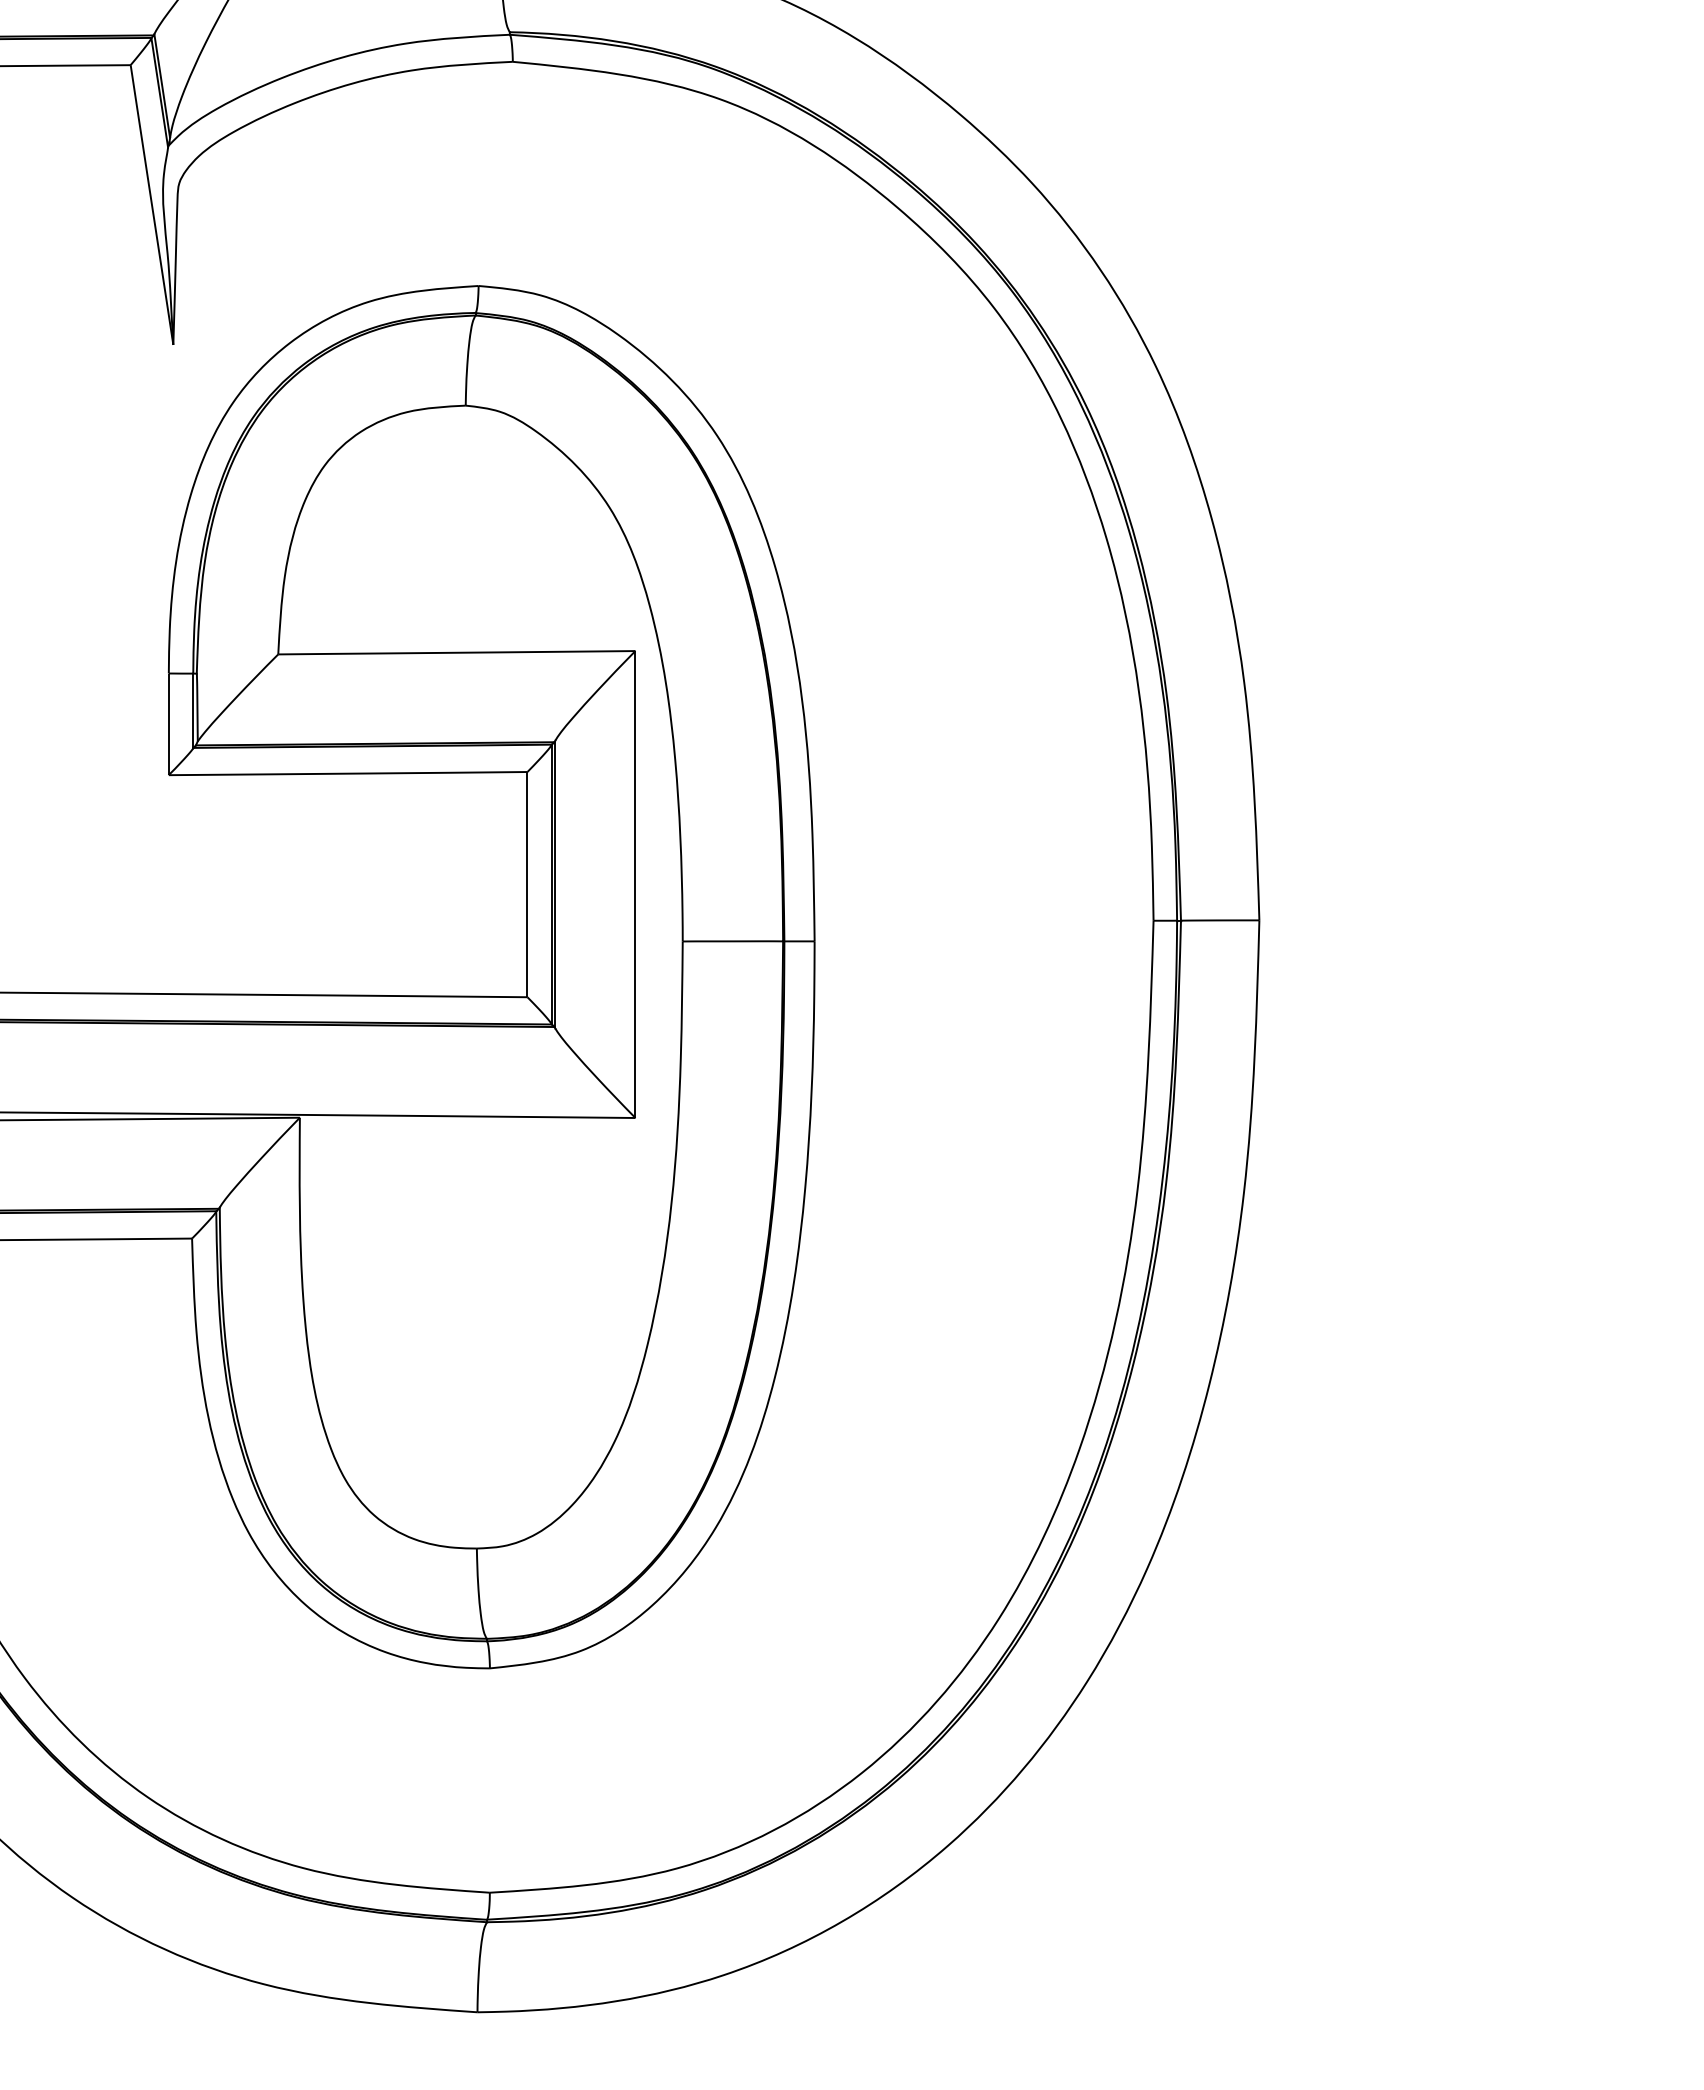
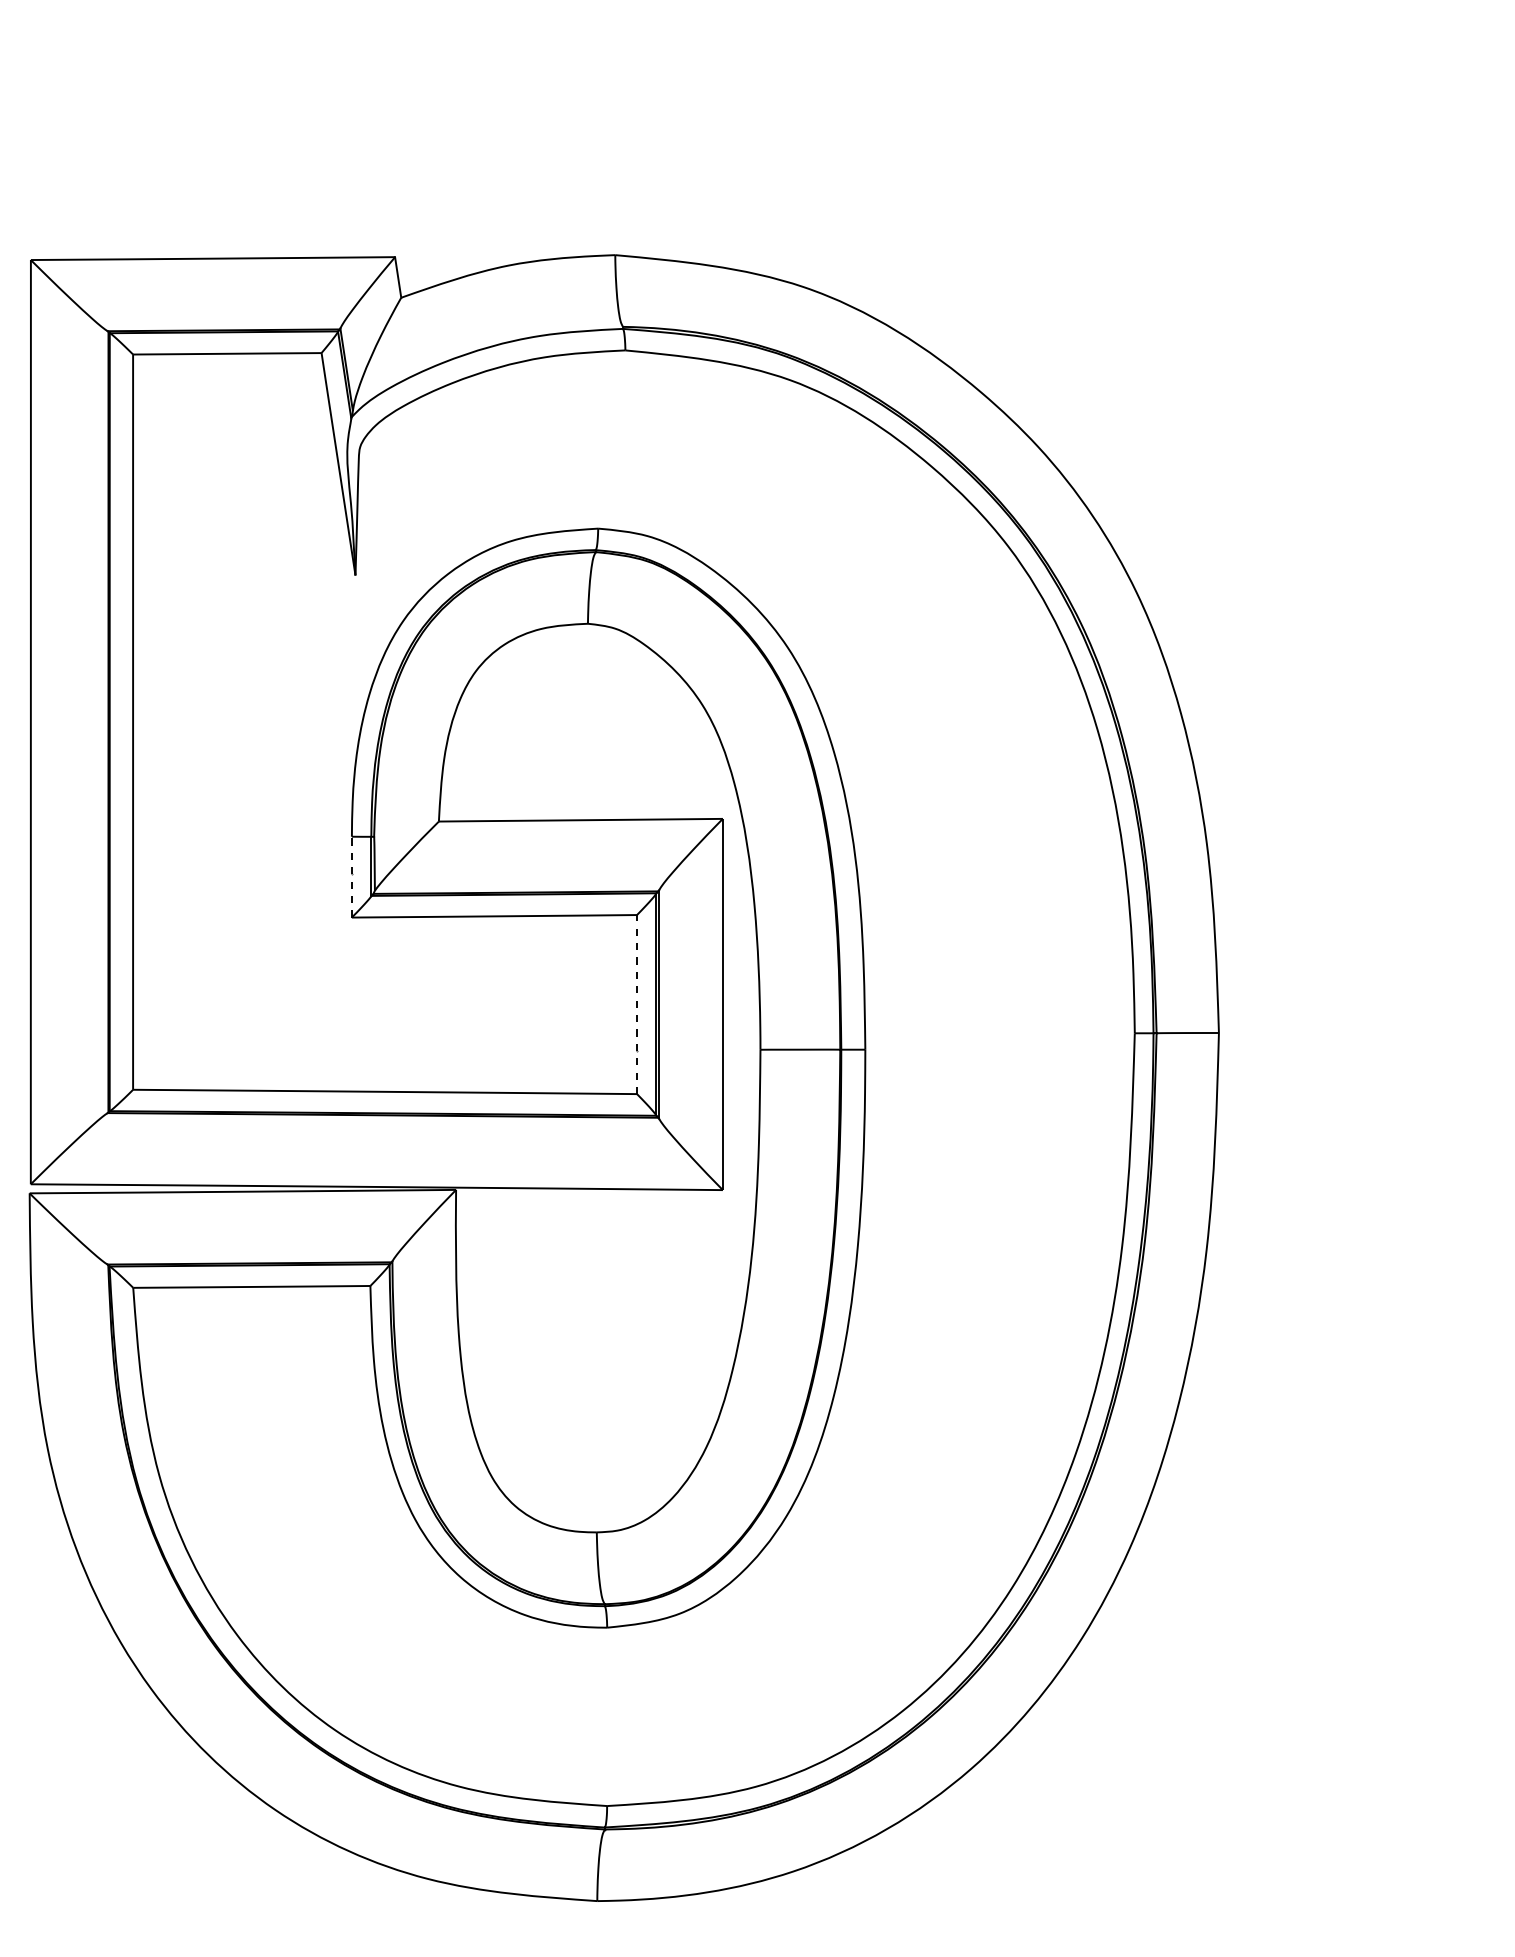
line: (168, 722) -> (351, 875), solid -> dashed
line: (528, 884) -> (637, 1004), solid -> dashed

